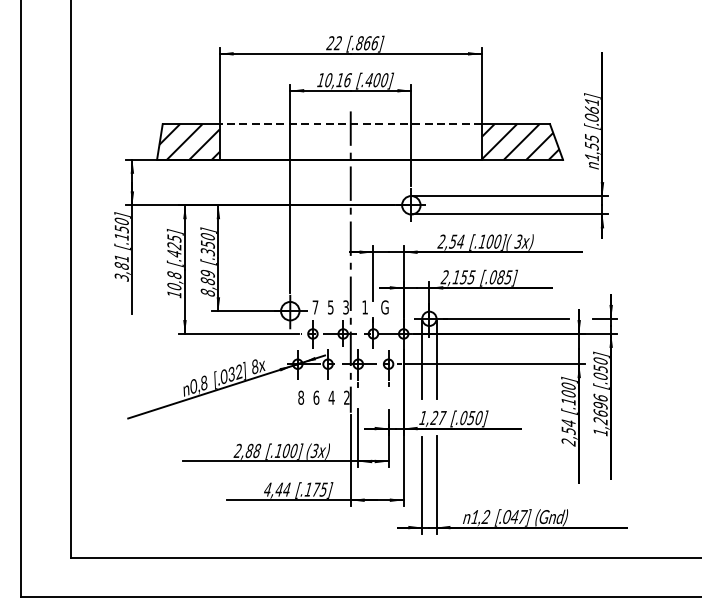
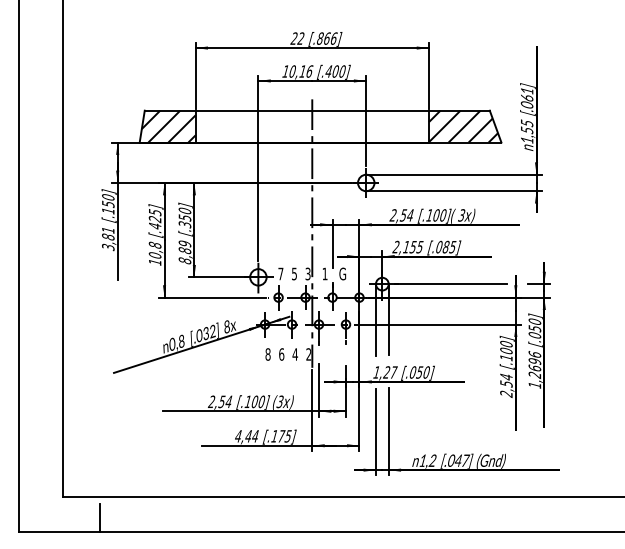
line: (351, 123) -> (312, 110), dashed -> solid
text: (253, 450) -> (225, 401), 2,88 -> 2,54
line: (113, 581) -> (100, 518), added

